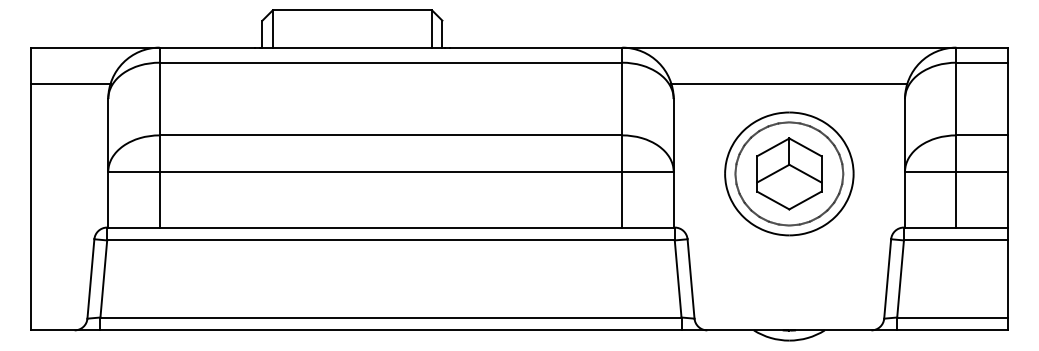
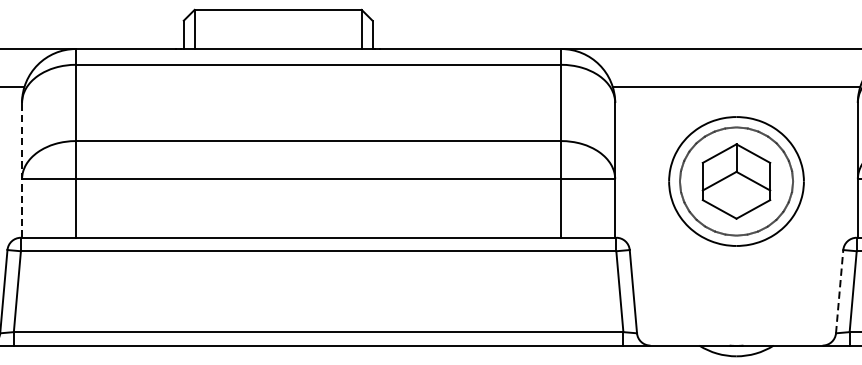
line: (108, 162) -> (22, 169), solid -> dashed
line: (887, 278) -> (839, 291), solid -> dashed

